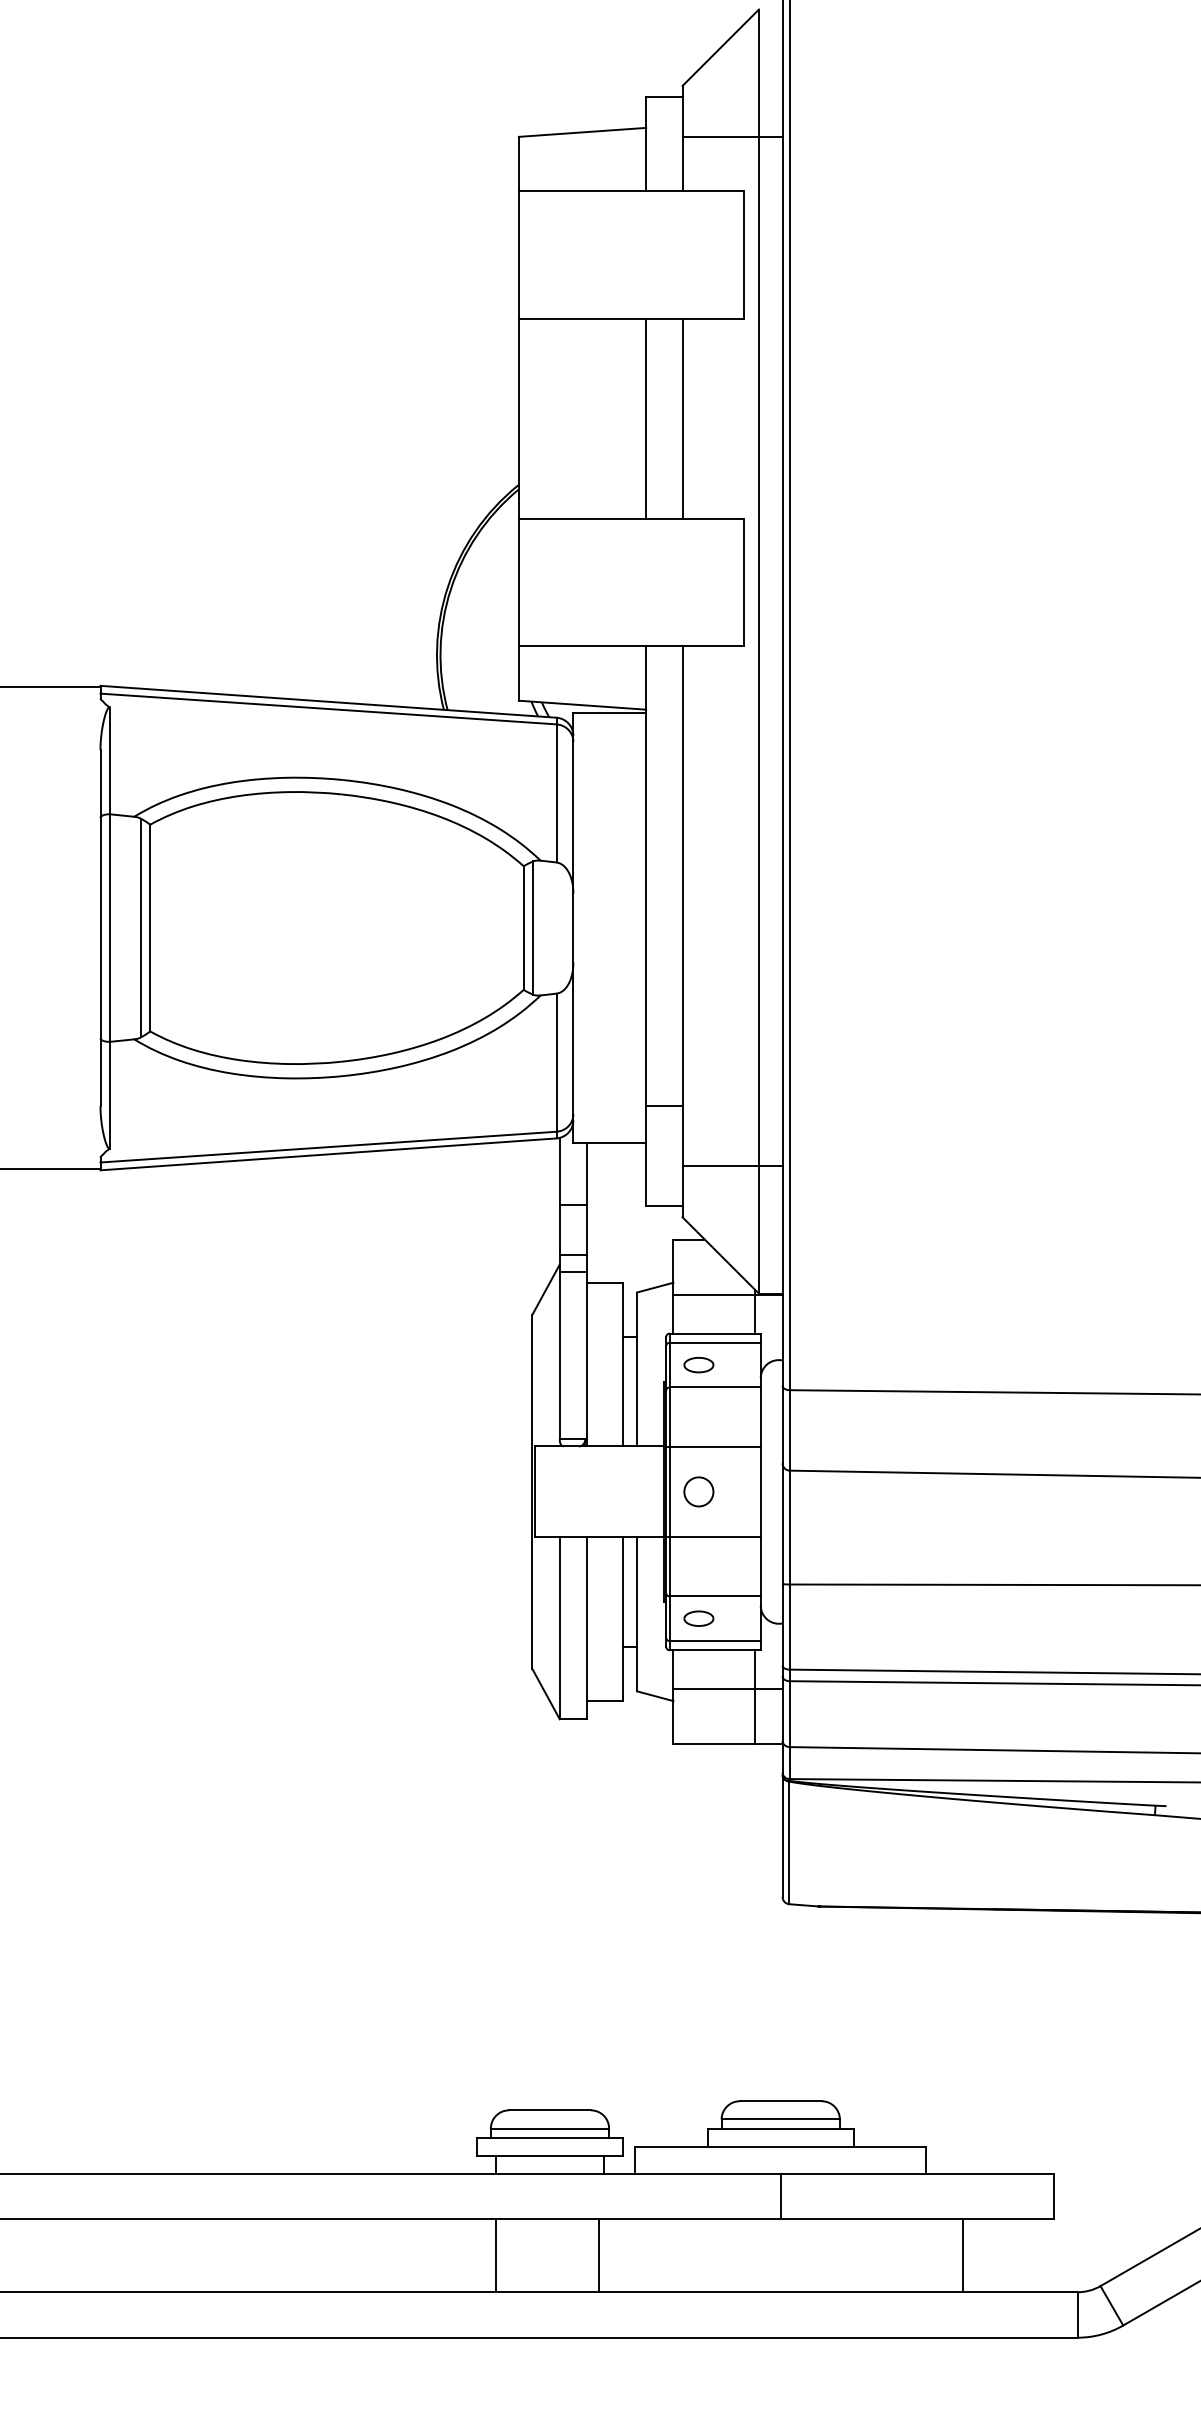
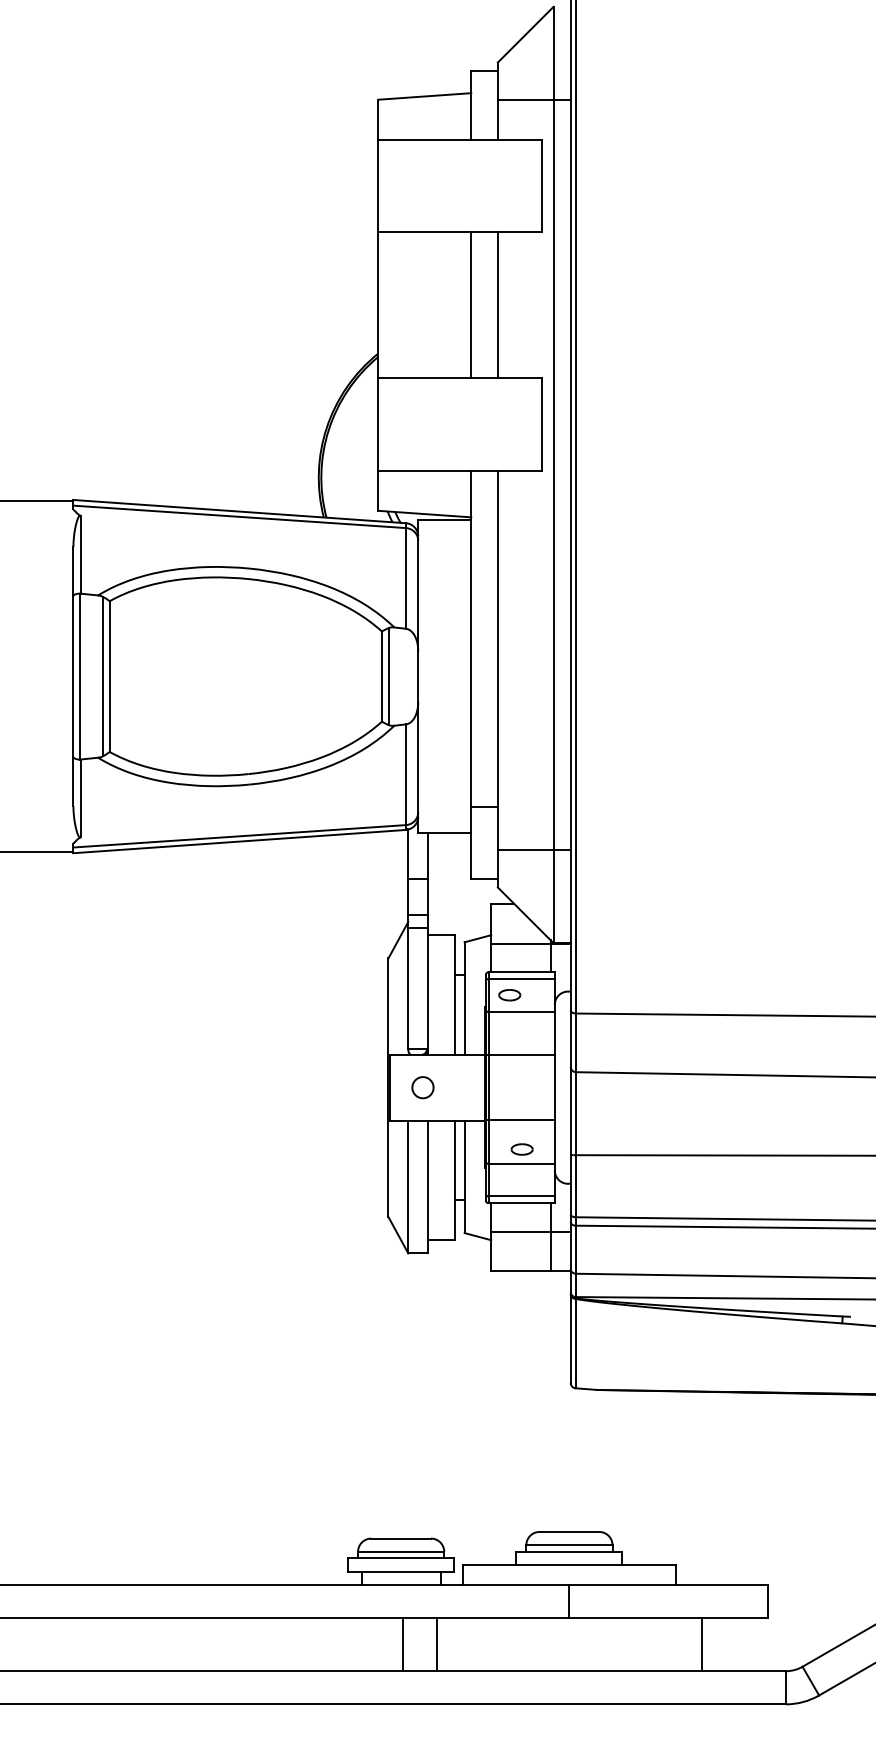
circle: (698, 1491) -> (422, 1087), moved
part: (698, 1618) -> (521, 1149), moved
line: (495, 2255) -> (403, 1644), moved

